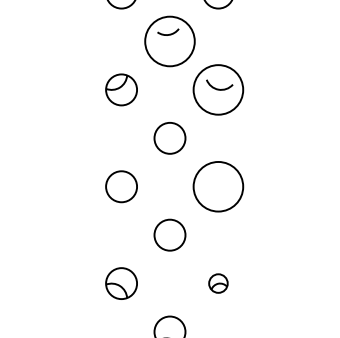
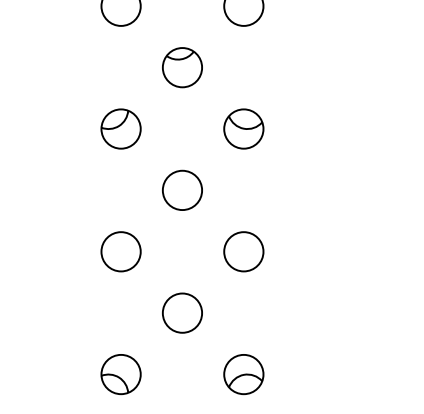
circle: (169, 41) -> (181, 67), size x0.62
circle: (217, 89) -> (242, 128), size x0.62
circle: (217, 186) -> (242, 251), size x0.62
part: (218, 283) -> (243, 374), size x1.67

